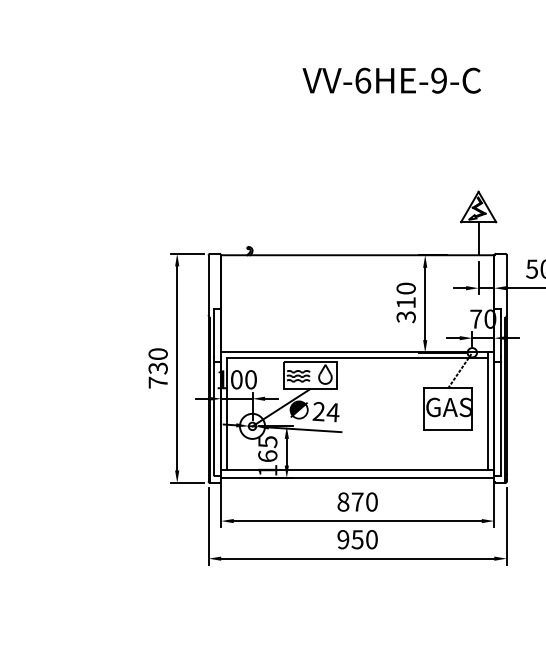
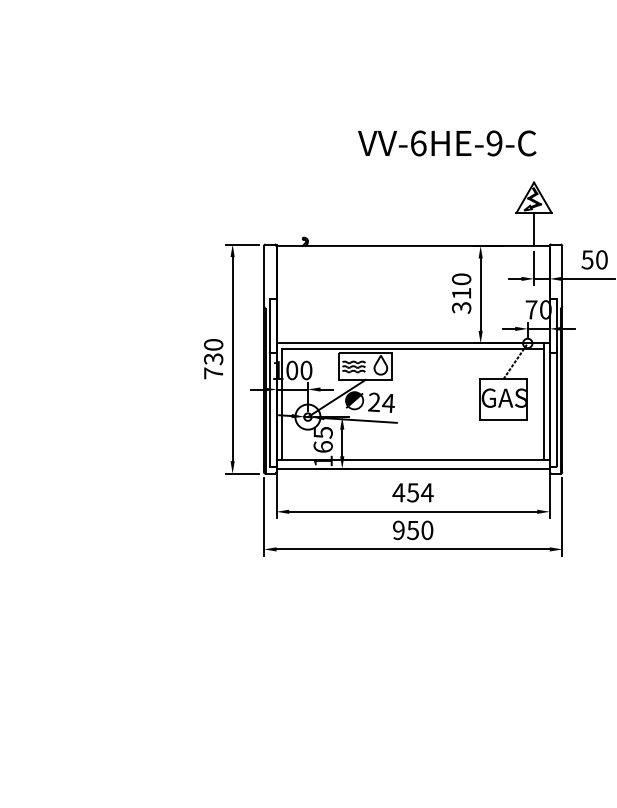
text: (392, 80) -> (447, 143), moved
text: (357, 501) -> (412, 492), 870 -> 454

